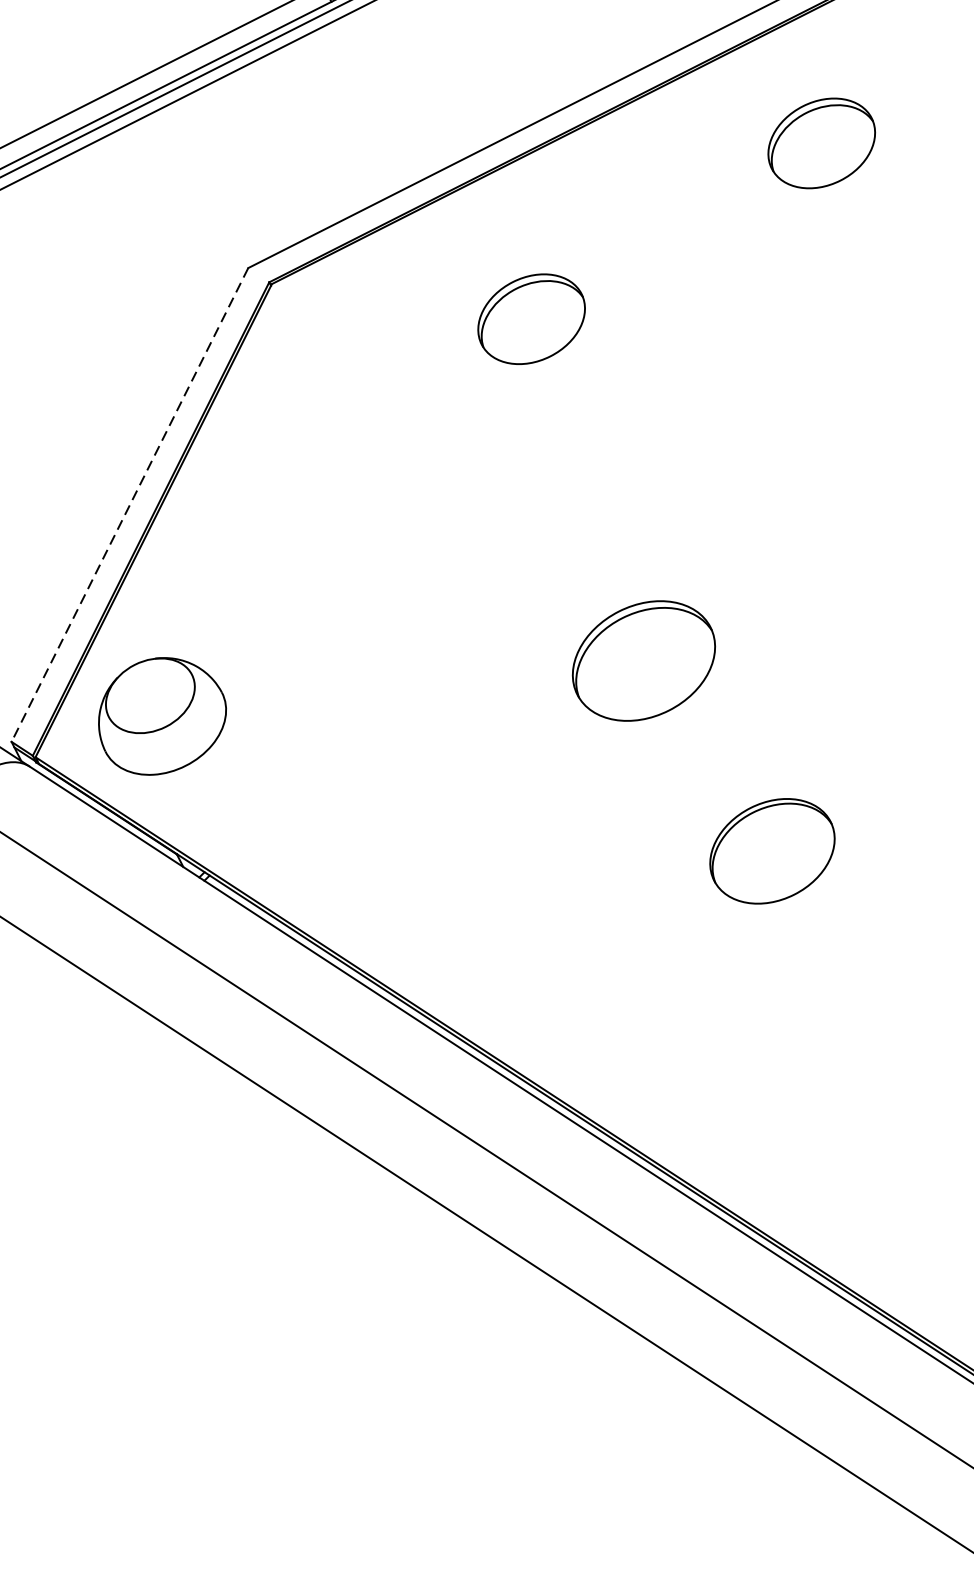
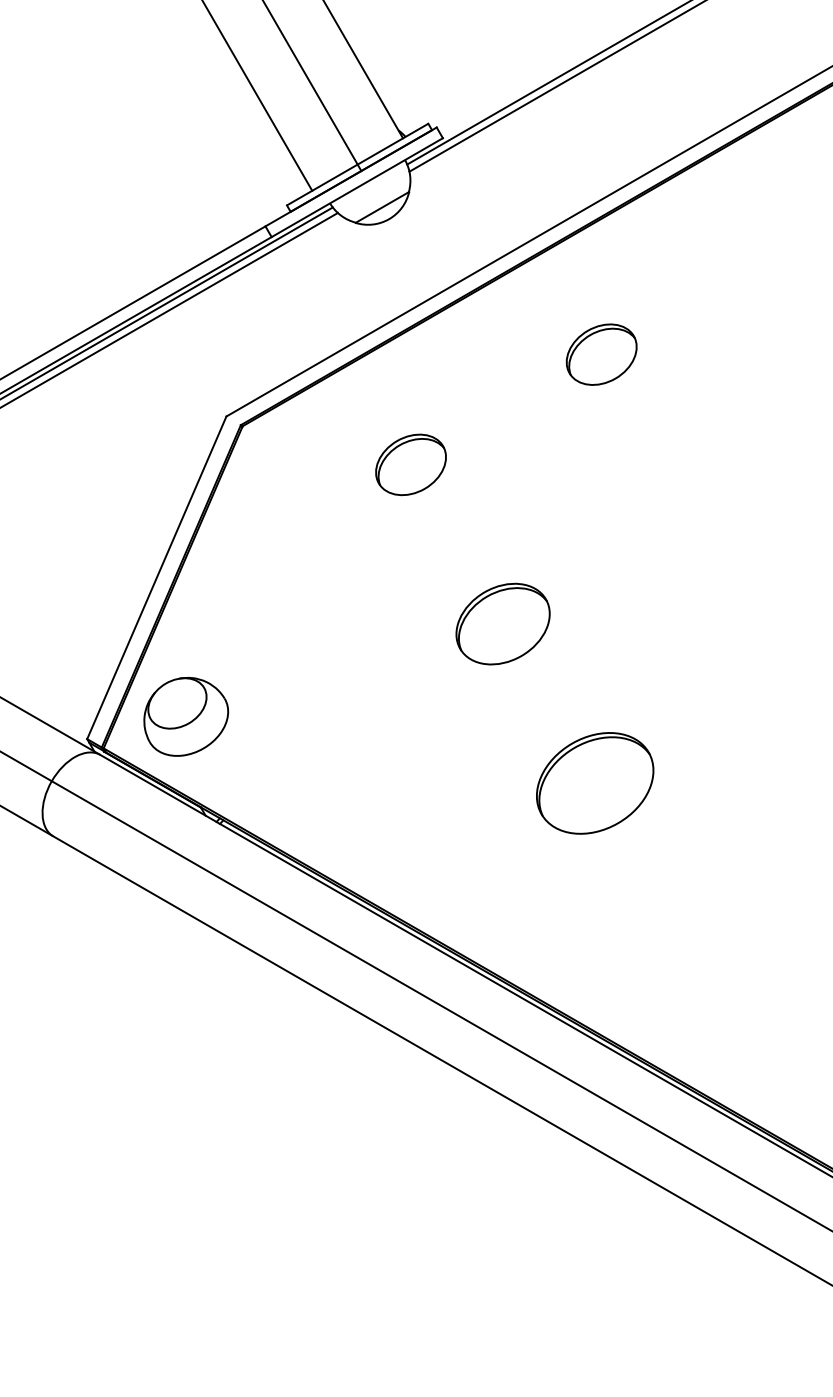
part: (821, 143) -> (601, 354), moved
part: (530, 318) -> (410, 464), moved
line: (129, 504) -> (156, 577), dashed -> solid
part: (643, 660) -> (502, 623), moved
part: (772, 851) -> (595, 783), size x1.43

